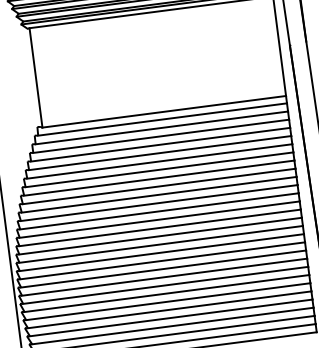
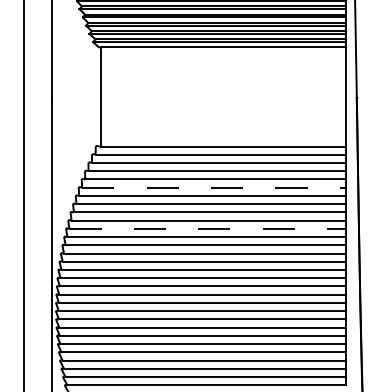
line: (160, 152) -> (214, 187), solid -> dashed
line: (158, 194) -> (207, 228), solid -> dashed

